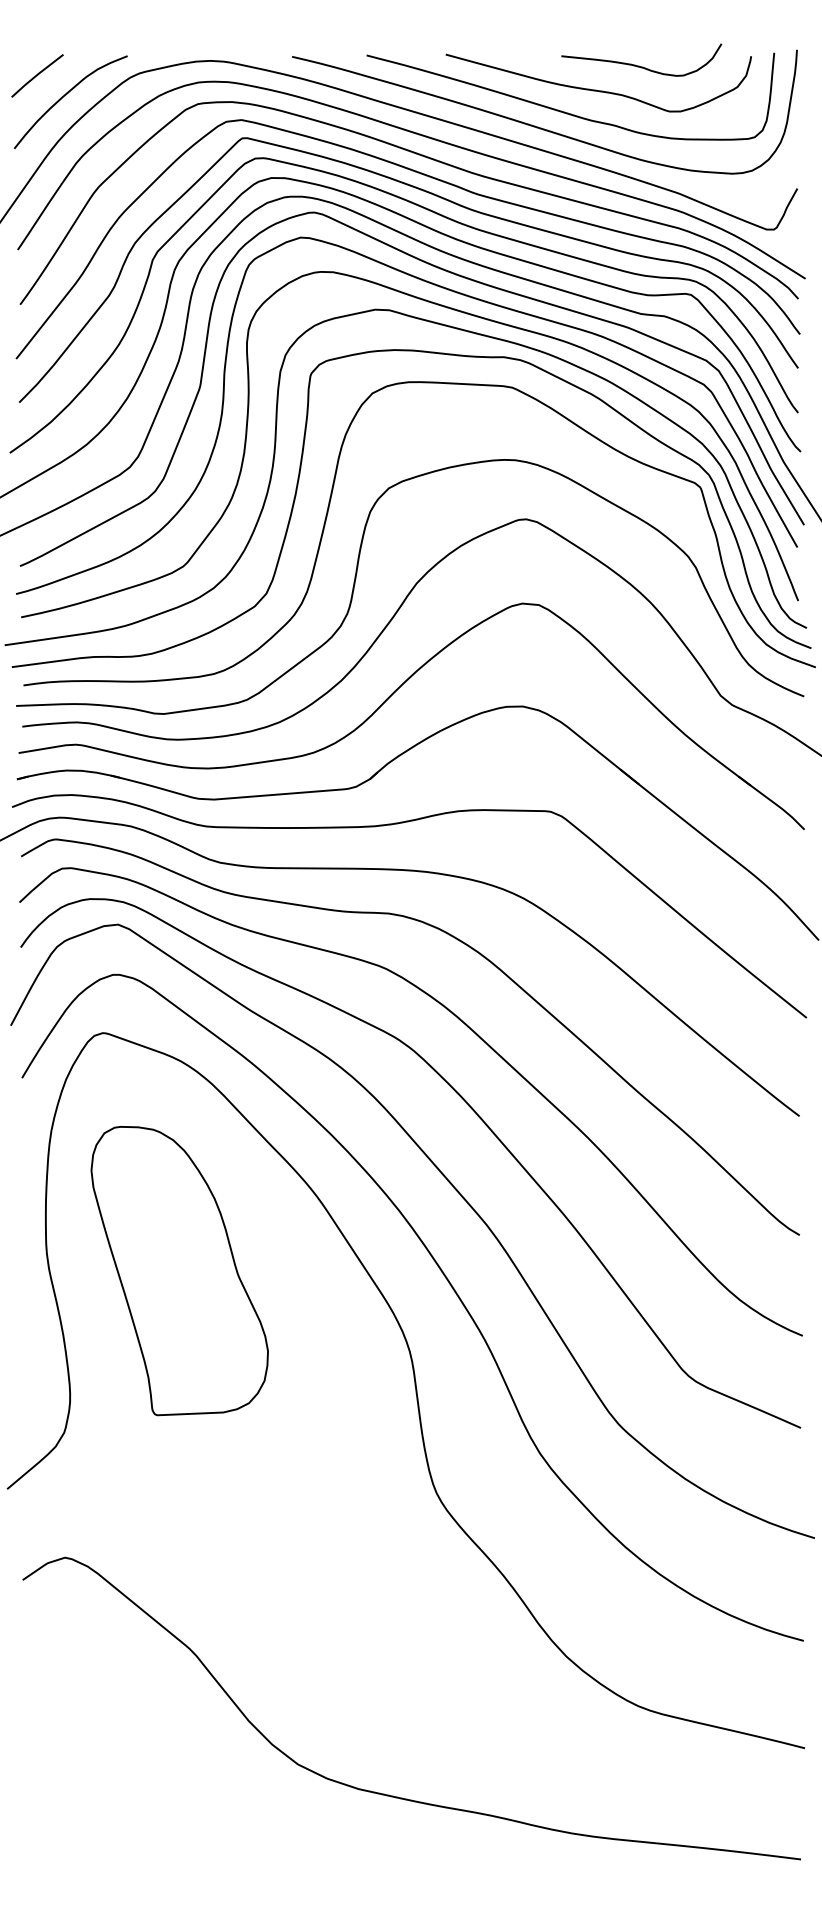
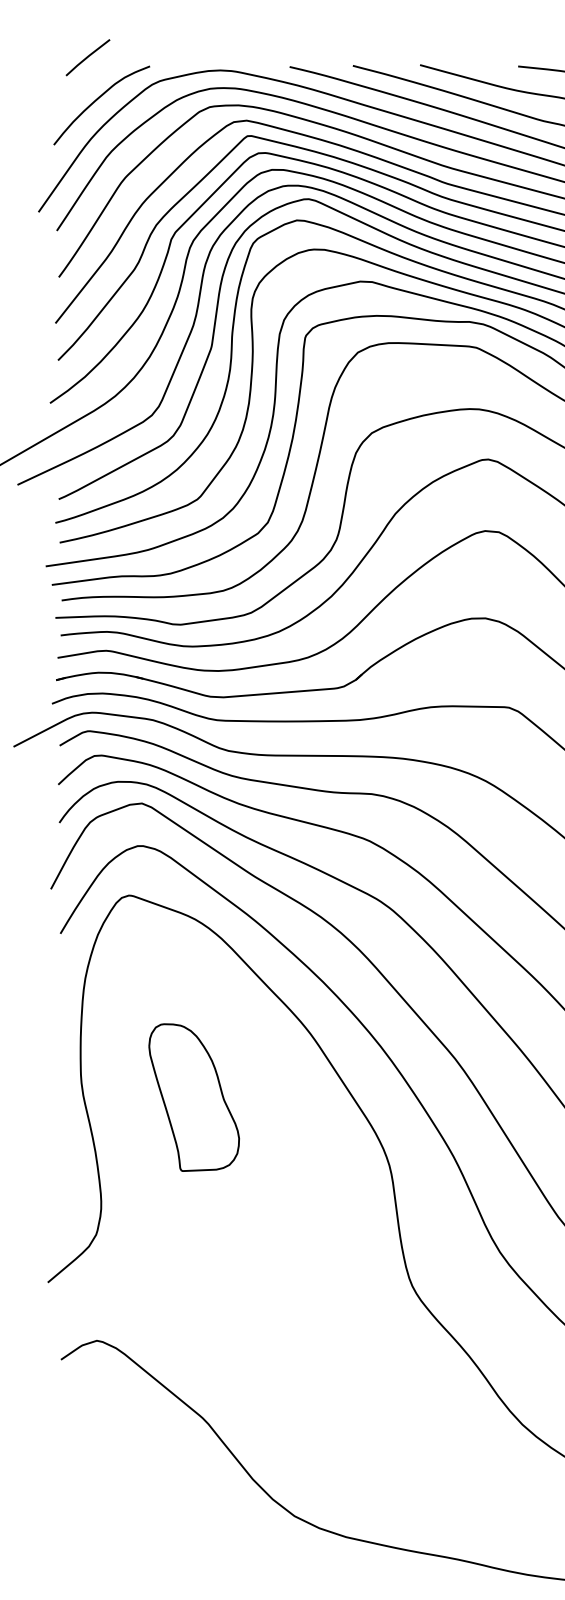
line: (37, 75) -> (87, 57), moved
part: (179, 1271) -> (194, 1097), size x0.6

